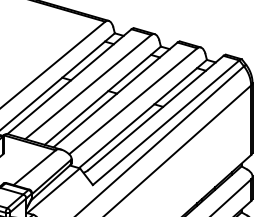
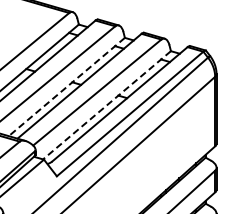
line: (102, 96) -> (66, 87), solid -> dashed
line: (142, 114) -> (106, 105), solid -> dashed

